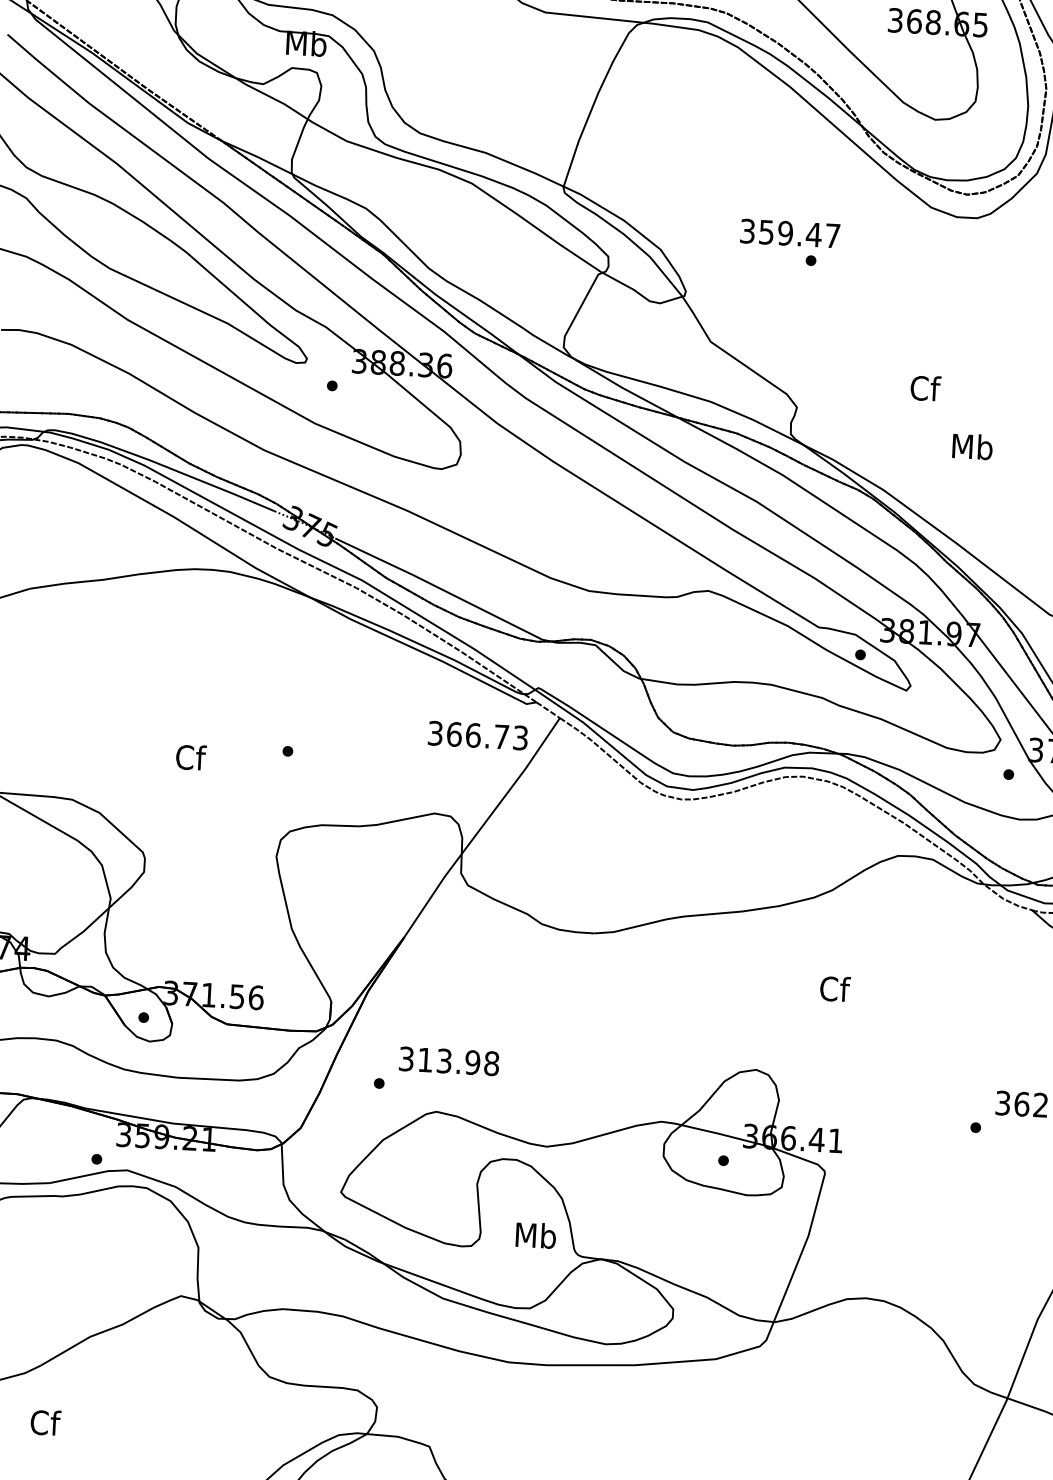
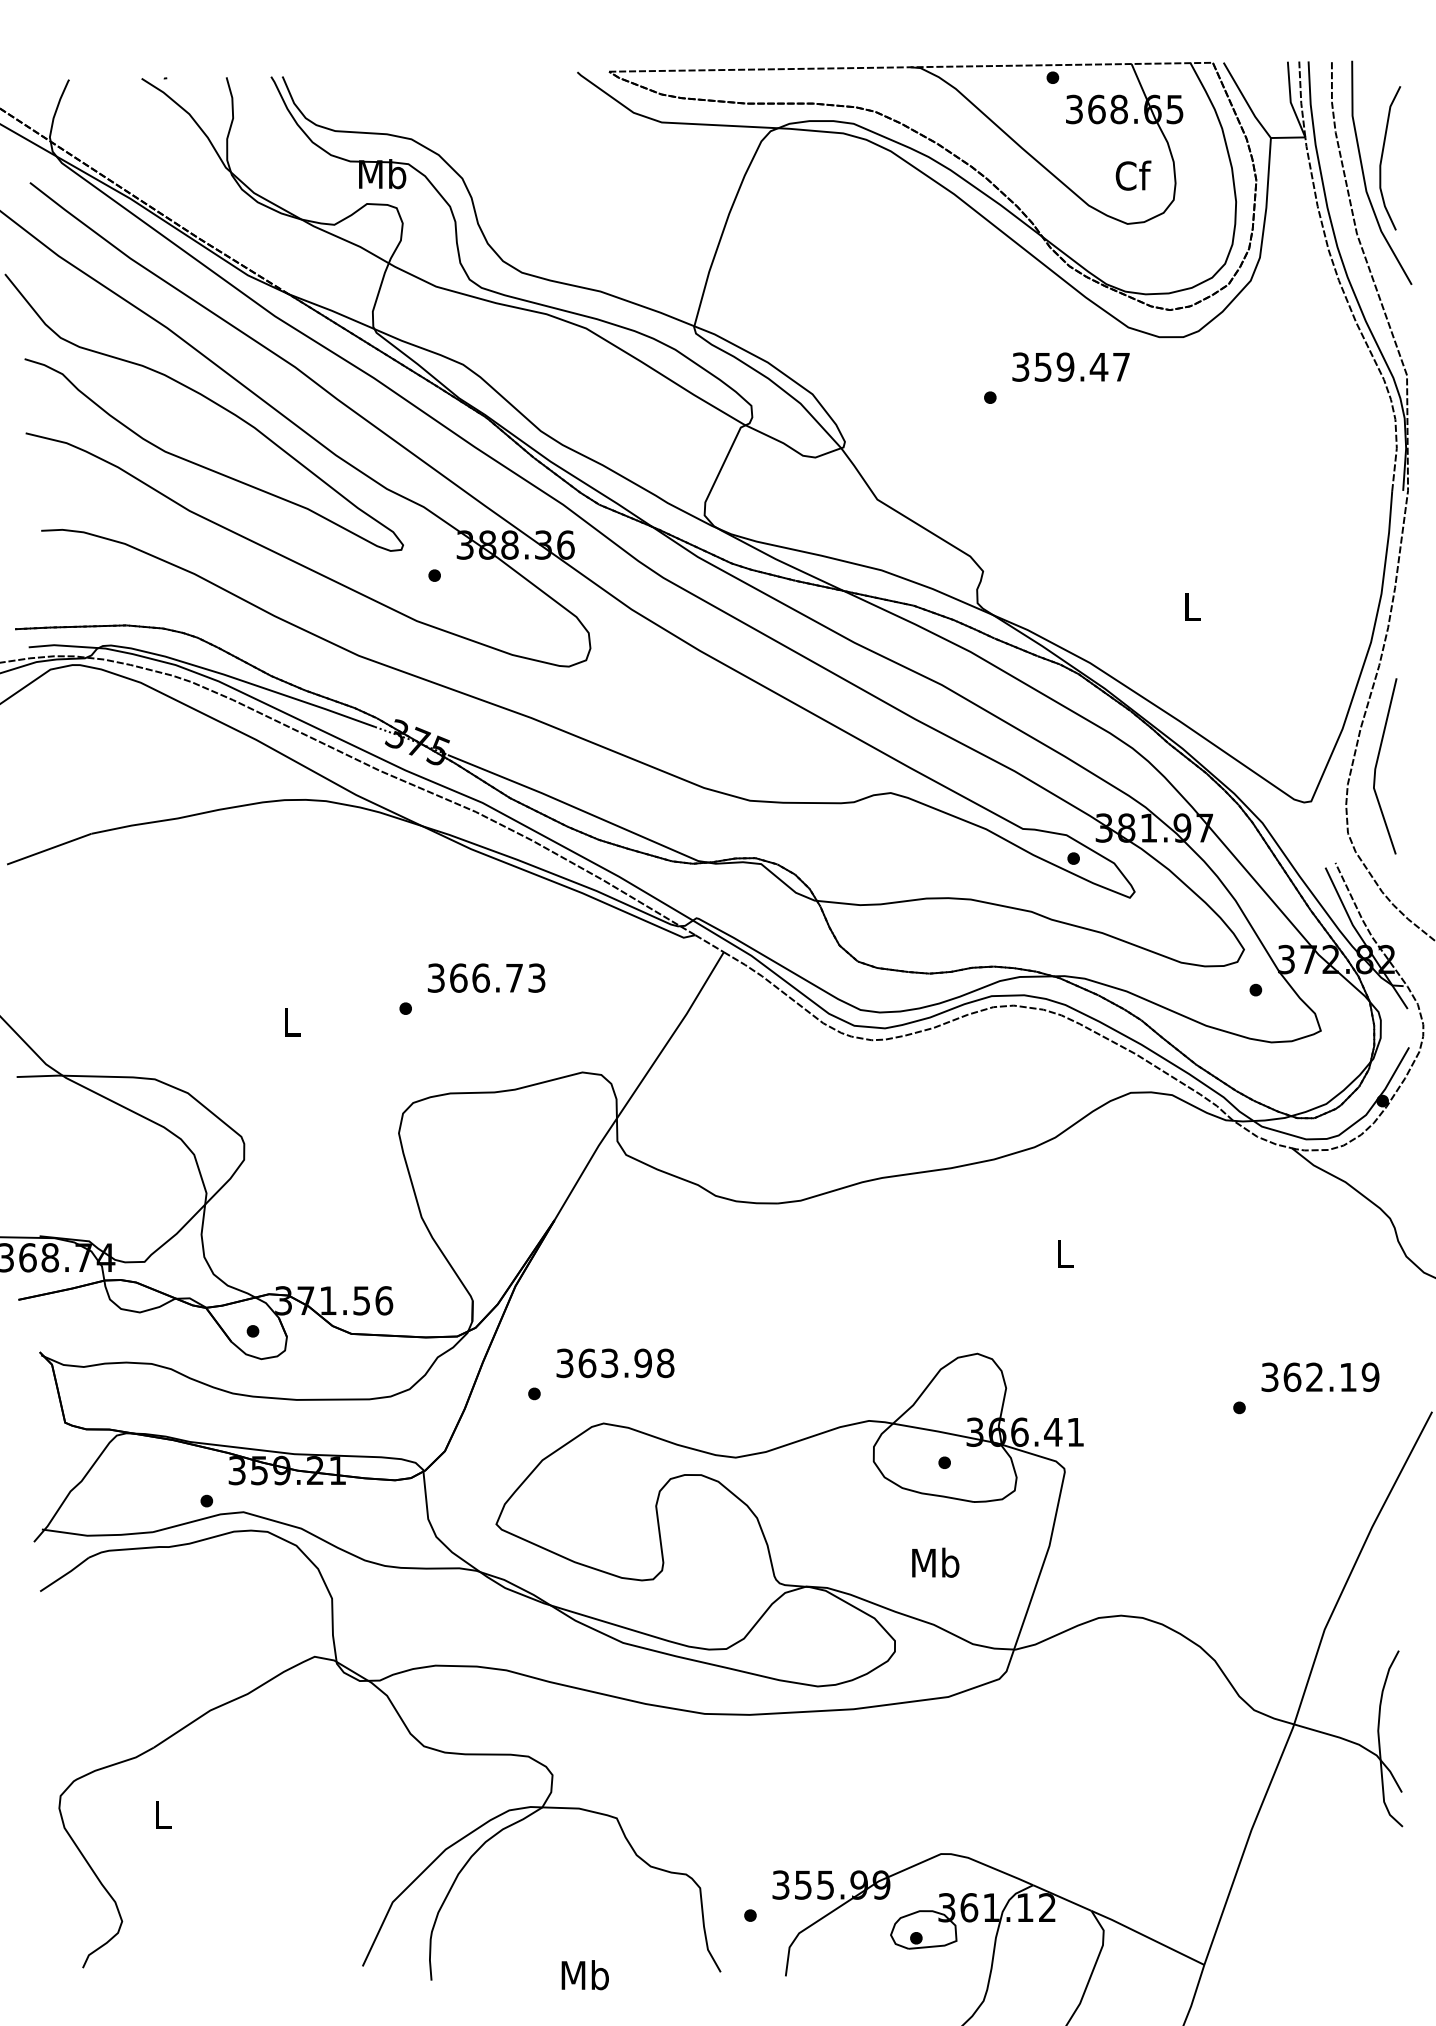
text: (789, 233) -> (1070, 366), moved
text: (925, 388) -> (1133, 175), moved
text: (972, 446) -> (1192, 606), Mb -> L
text: (478, 735) -> (486, 977), moved
text: (191, 757) -> (292, 1022), Cf -> L
text: (835, 988) -> (1065, 1253), Cf -> L
text: (425, 1060) -> (587, 1363), 313.98 -> 363.98
text: (535, 1235) -> (935, 1562), moved
text: (45, 1422) -> (163, 1814), Cf -> L

